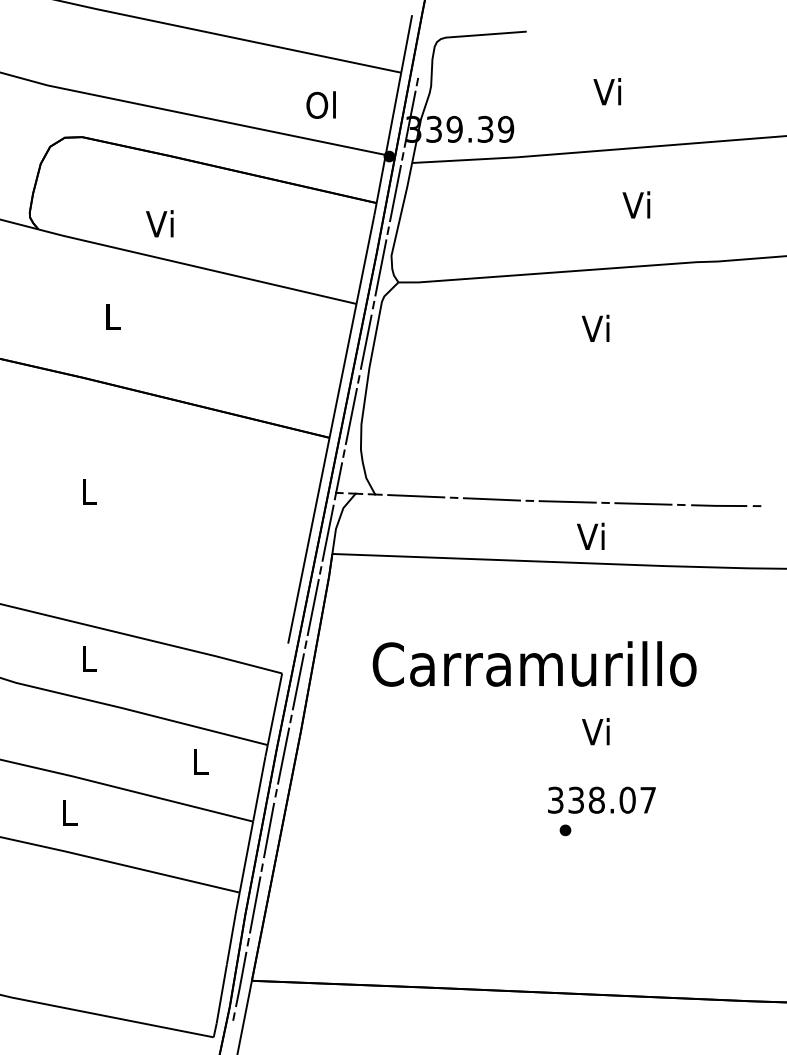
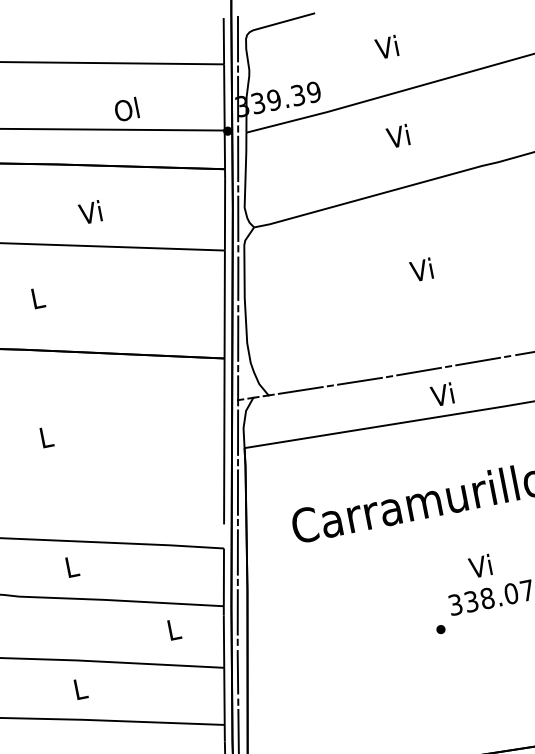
line: (424, 44) -> (237, 38), added
text: (320, 104) -> (126, 109), moved
text: (636, 204) -> (398, 136), moved
text: (159, 223) -> (90, 212), moved
text: (595, 327) -> (421, 269), moved
text: (595, 731) -> (480, 566), moved
part: (565, 830) -> (440, 629), moved

